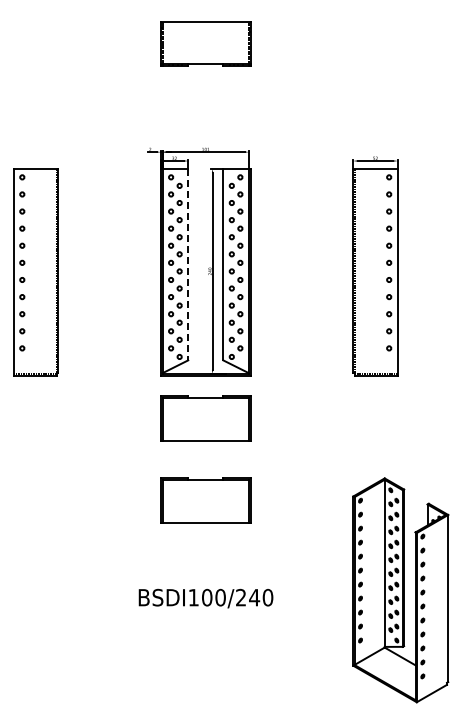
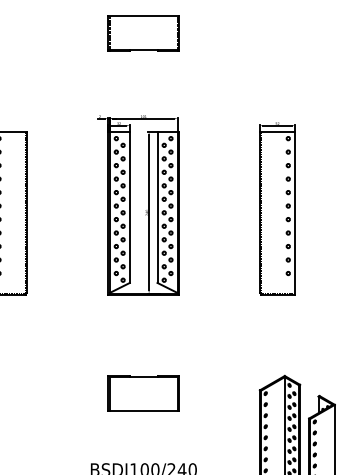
line: (188, 264) -> (130, 207), dashed -> solid
part: (205, 418) -> (143, 328), removed

